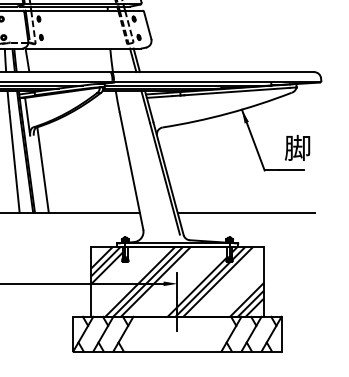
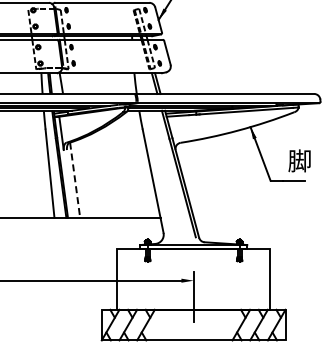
line: (43, 170) -> (75, 180), solid -> dashed
line: (246, 212) -> (254, 217), removed
hatch: (177, 281) -> (193, 278), removed

